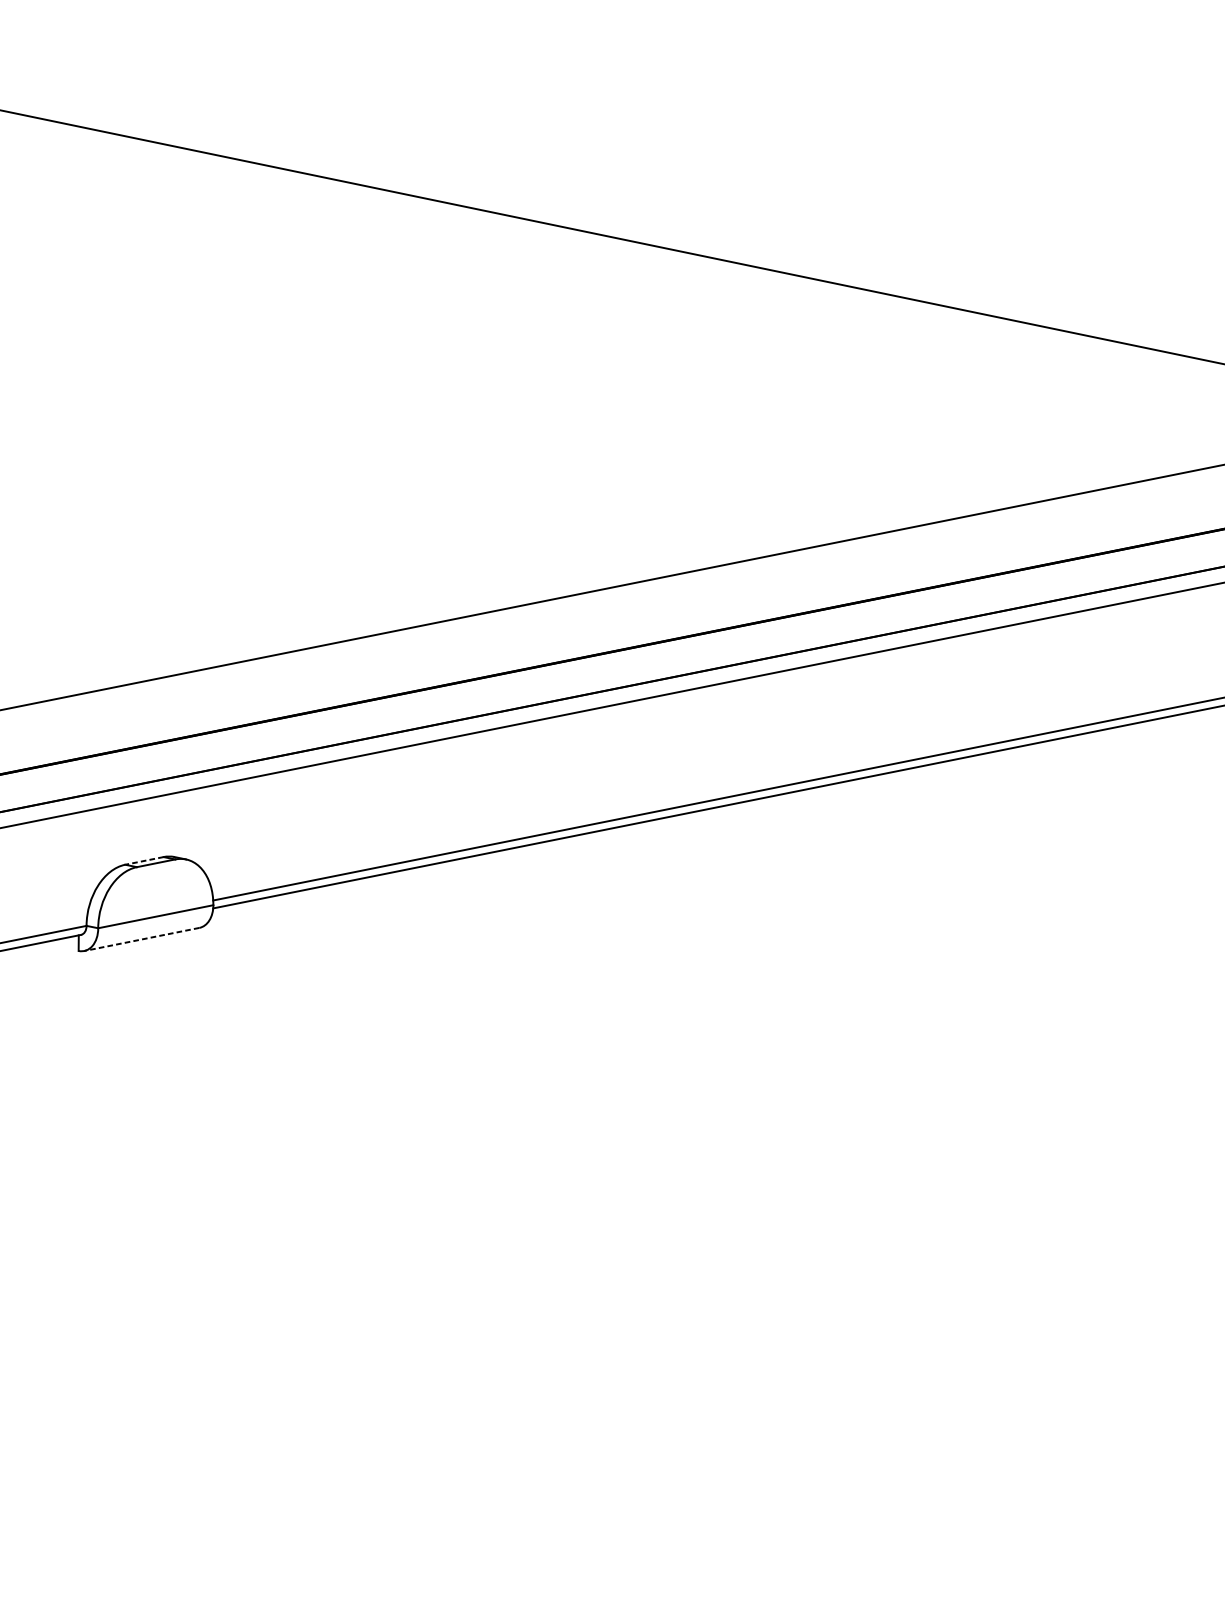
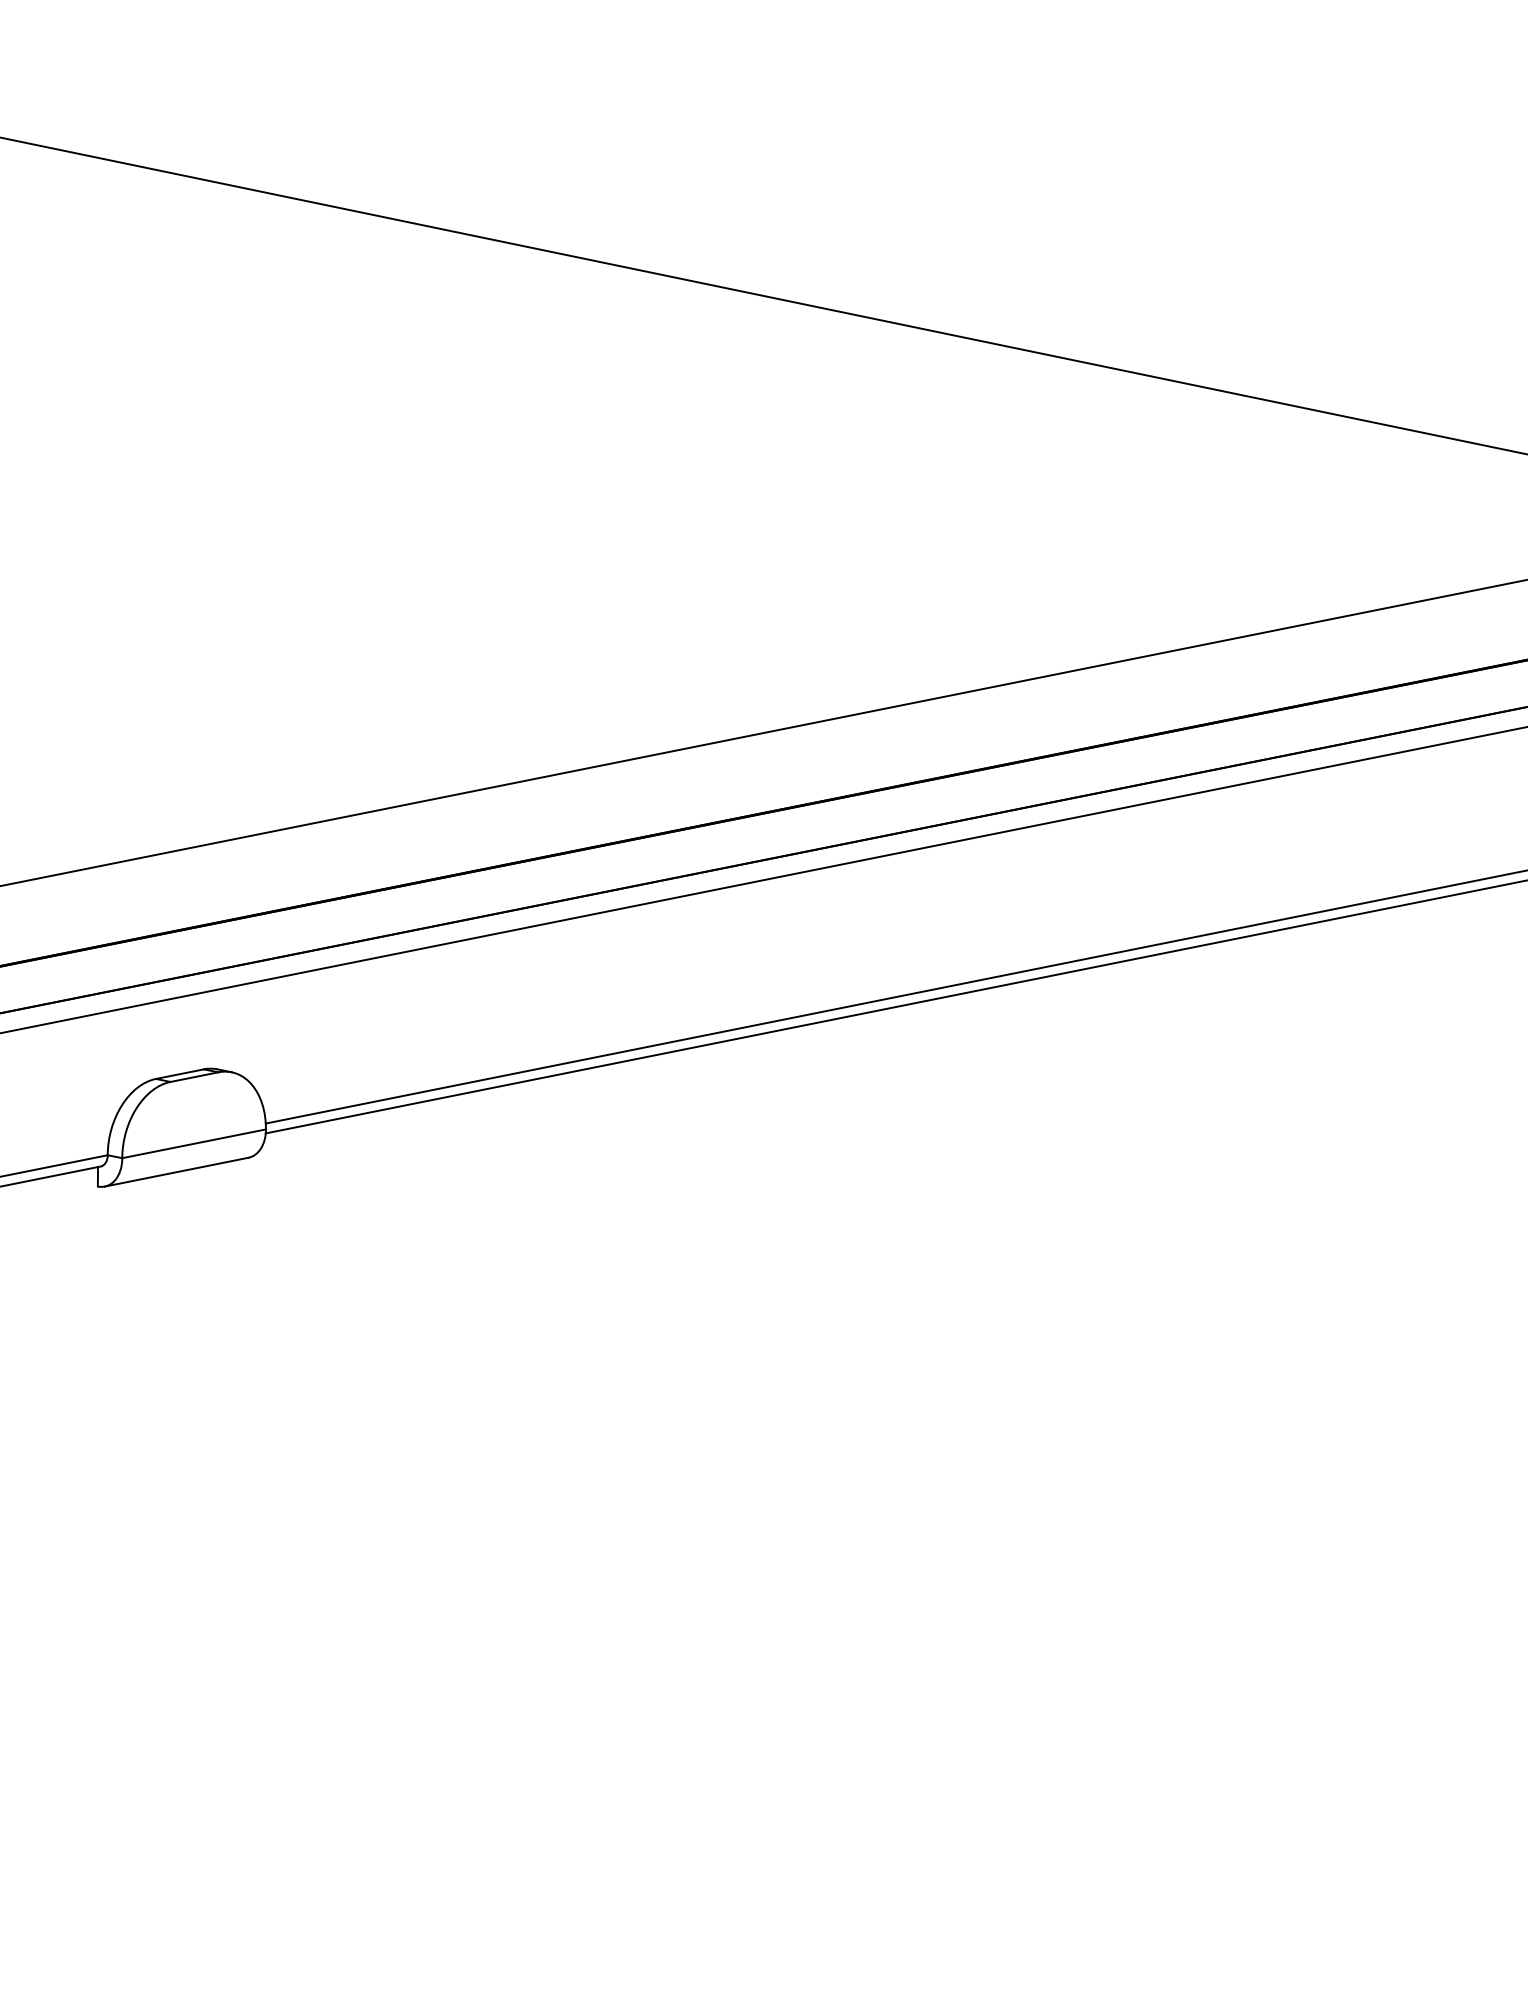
line: (144, 861) -> (179, 1074), dashed -> solid
line: (141, 939) -> (176, 1172), dashed -> solid

